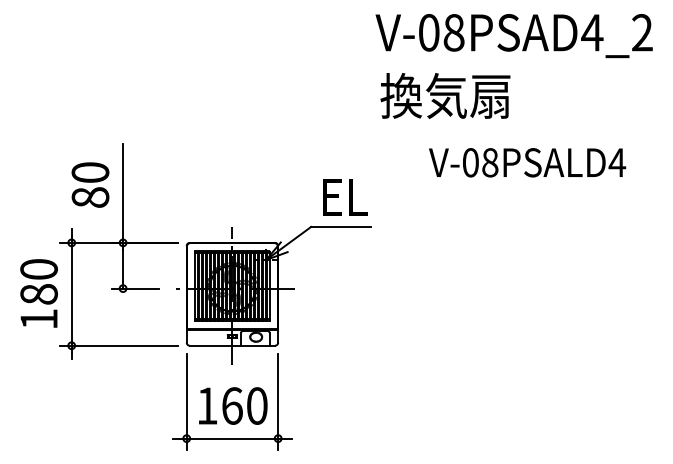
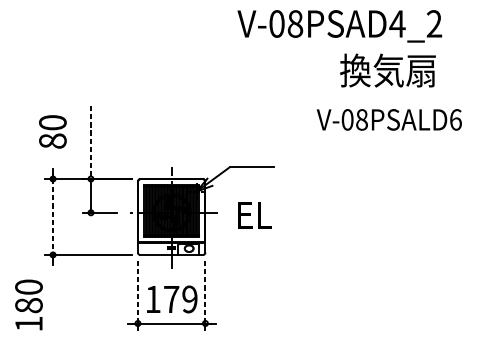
text: (513, 36) -> (339, 26), moved
text: (445, 95) -> (388, 70), moved
text: (617, 162) -> (455, 119), V-08PSALD4 -> V-08PSALD6
text: (90, 184) -> (52, 131), moved
line: (123, 194) -> (91, 143), solid -> dashed
text: (345, 197) -> (255, 215), moved
text: (38, 293) -> (28, 304), moved
line: (71, 294) -> (52, 217), solid -> dashed
line: (186, 402) -> (137, 296), solid -> dashed
line: (278, 402) -> (205, 296), solid -> dashed
text: (244, 405) -> (180, 299), 160 -> 179

